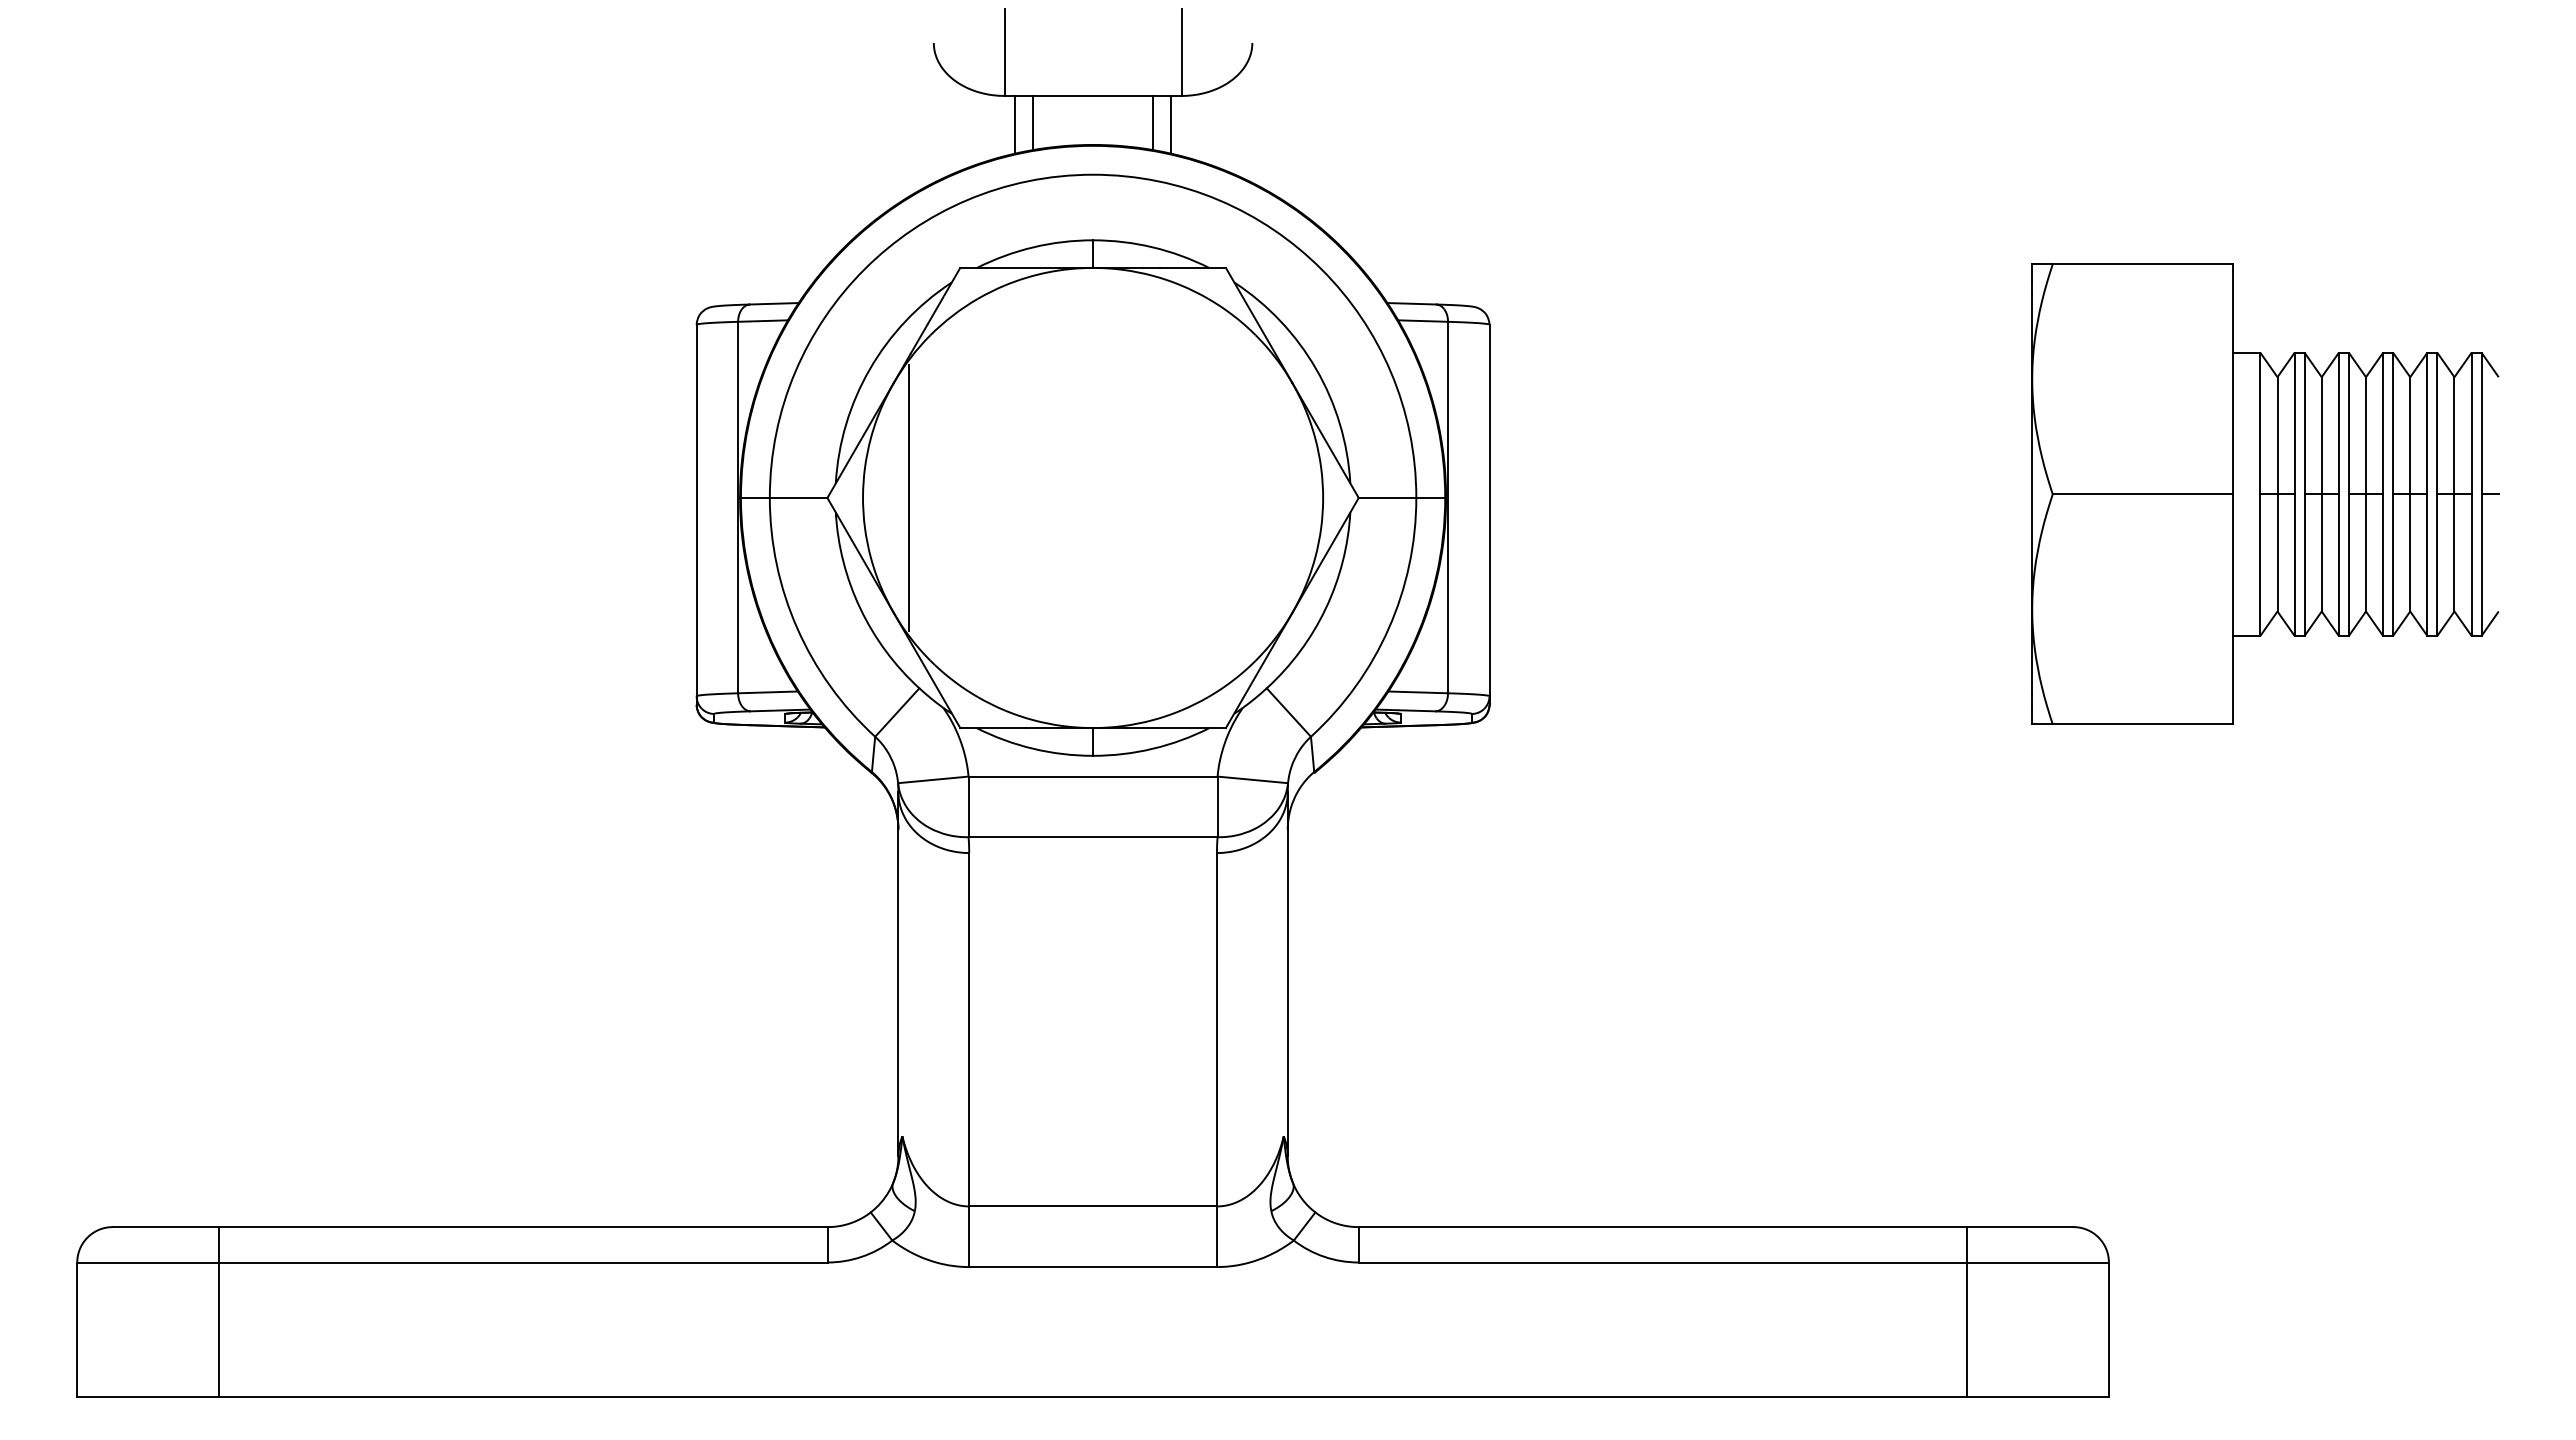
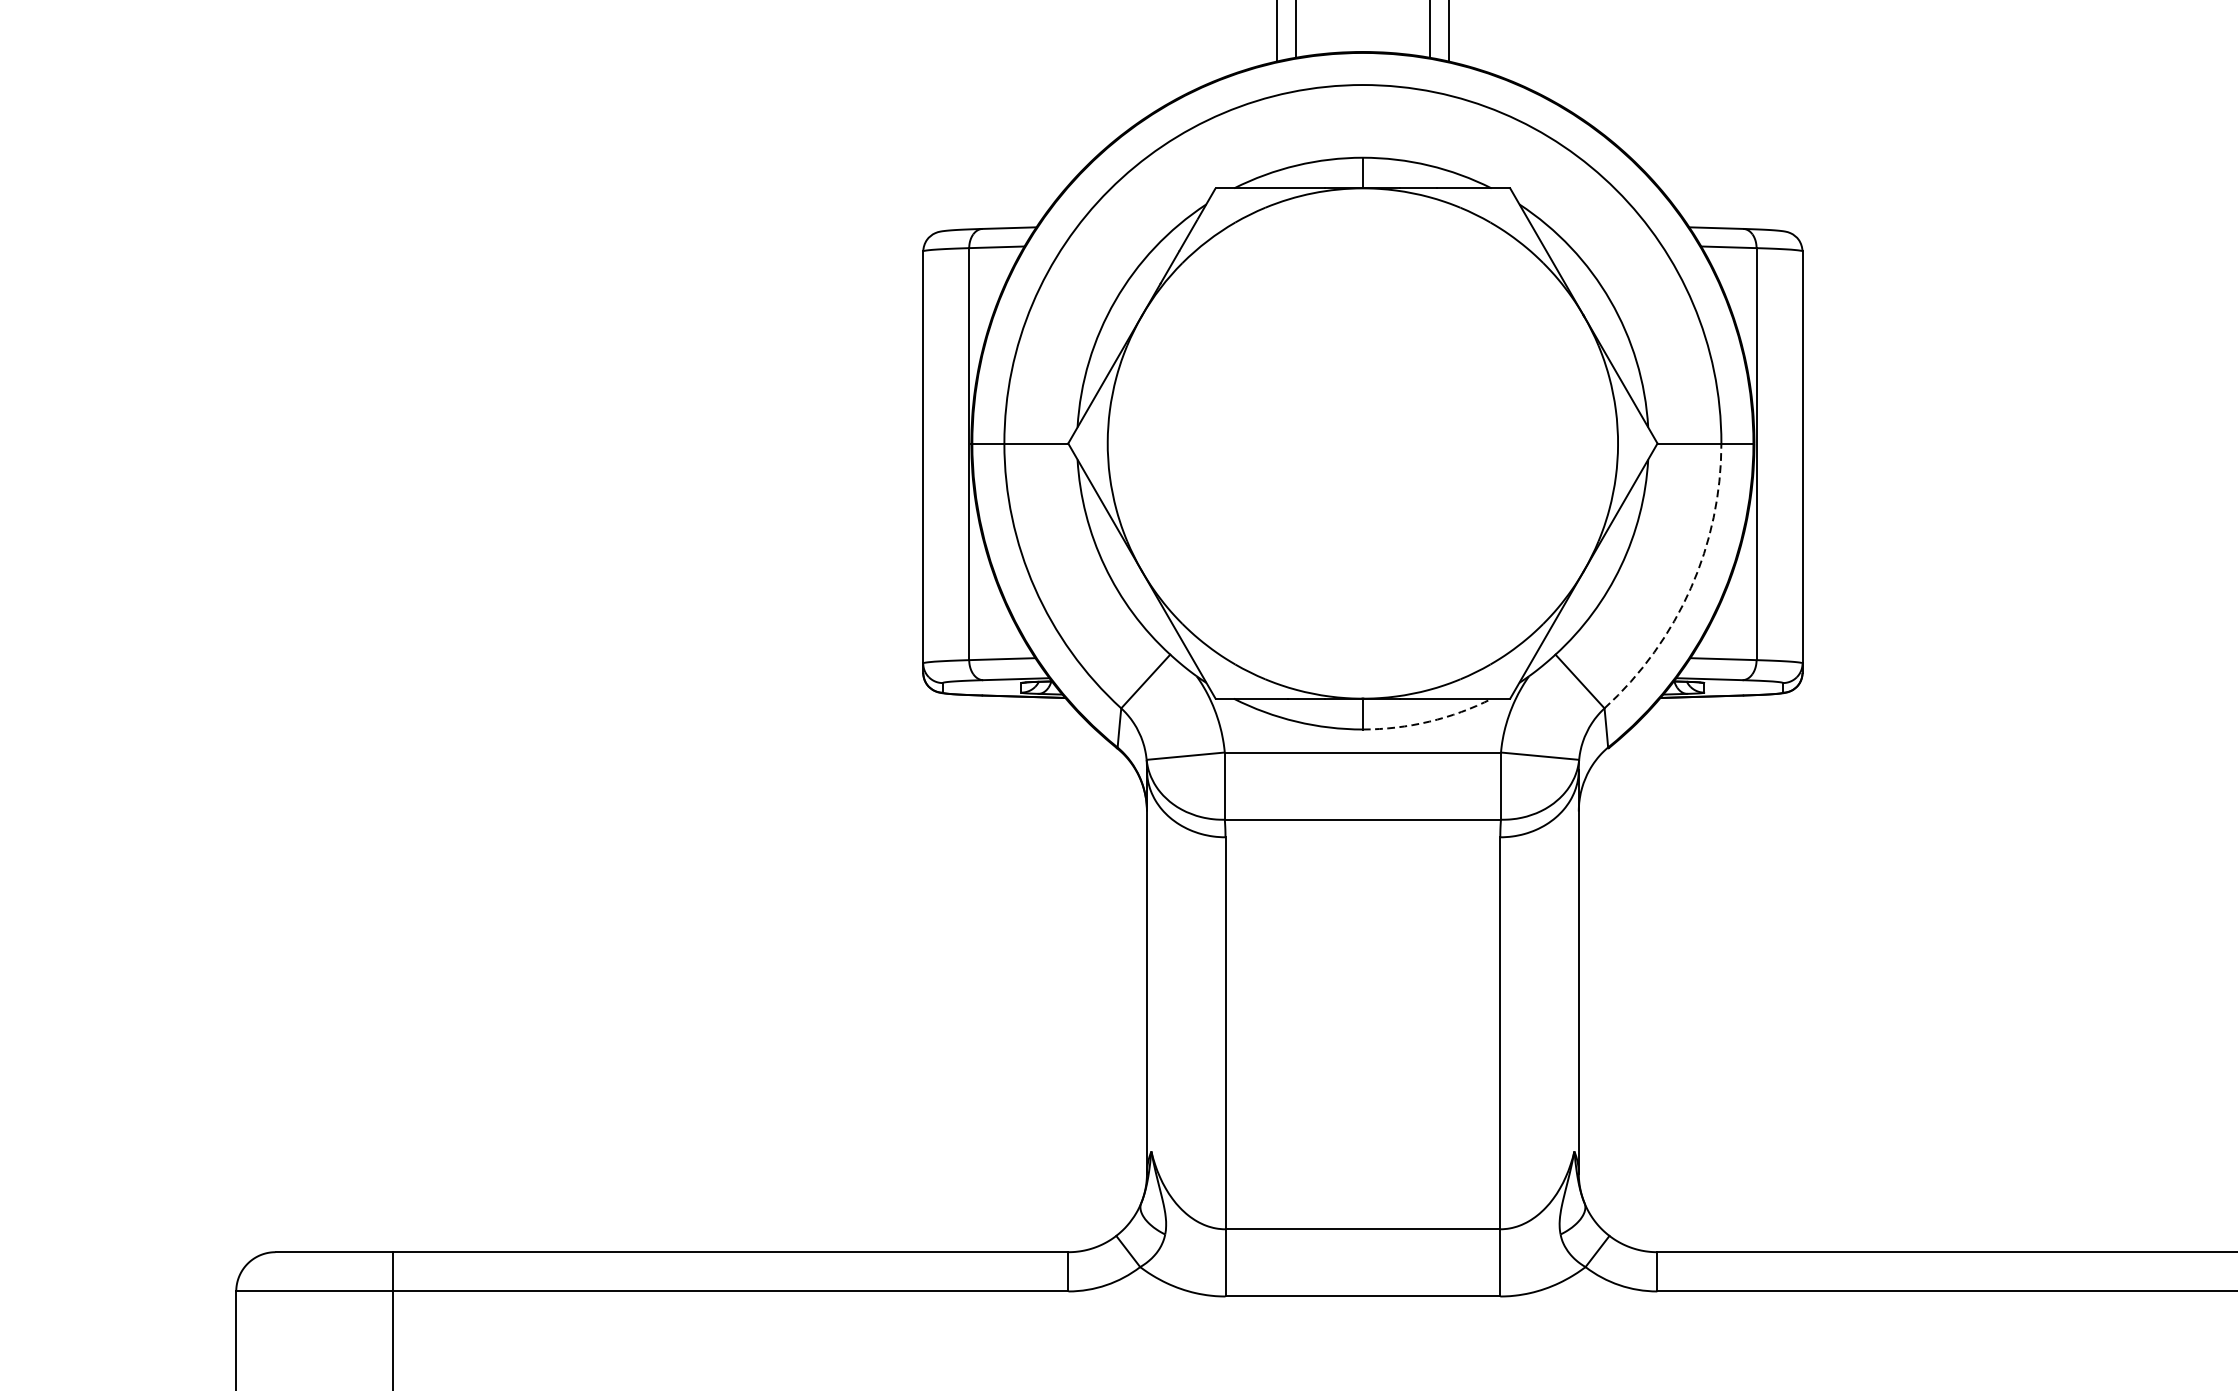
line: (909, 497) -> (1159, 442), removed
arc: (1388, 628) -> (1690, 588), solid -> dashed
arc: (1152, 748) -> (1428, 721), solid -> dashed

